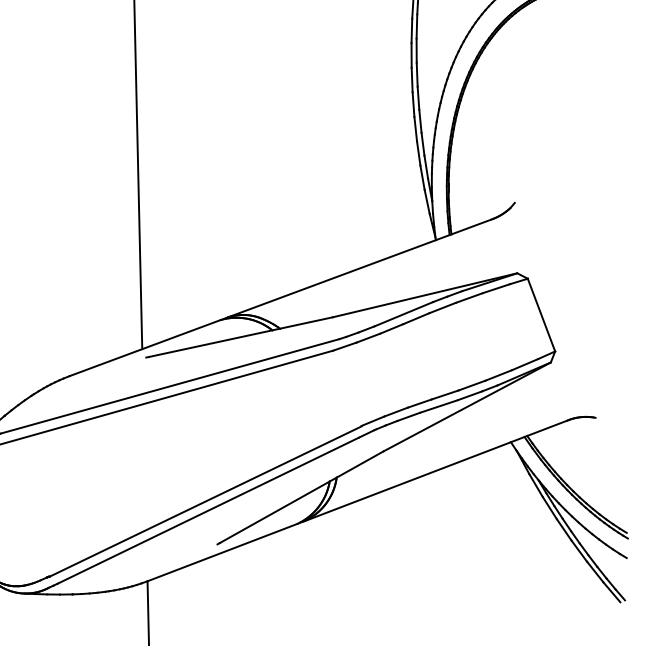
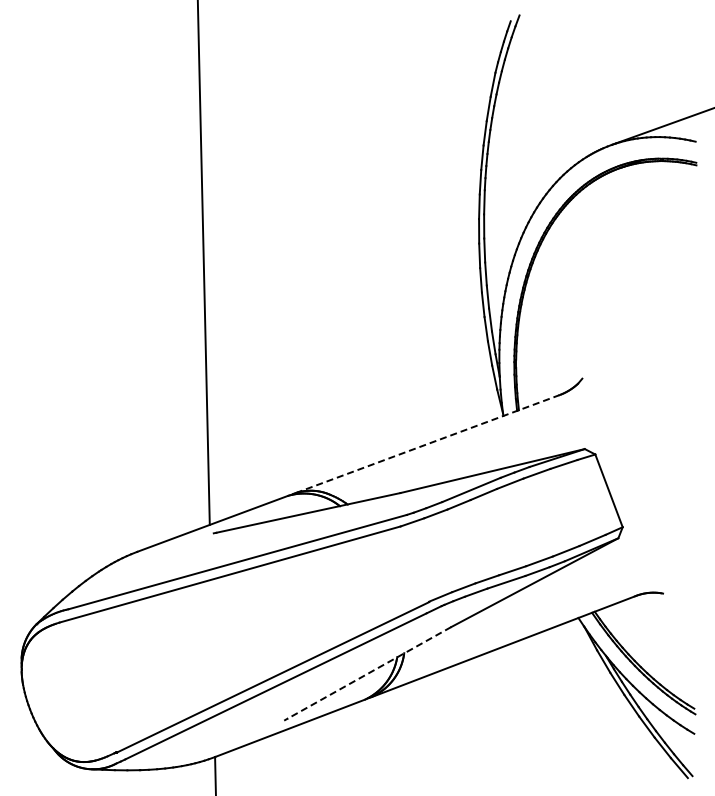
line: (359, 268) -> (427, 444), solid -> dashed
line: (301, 496) -> (369, 672), solid -> dashed

